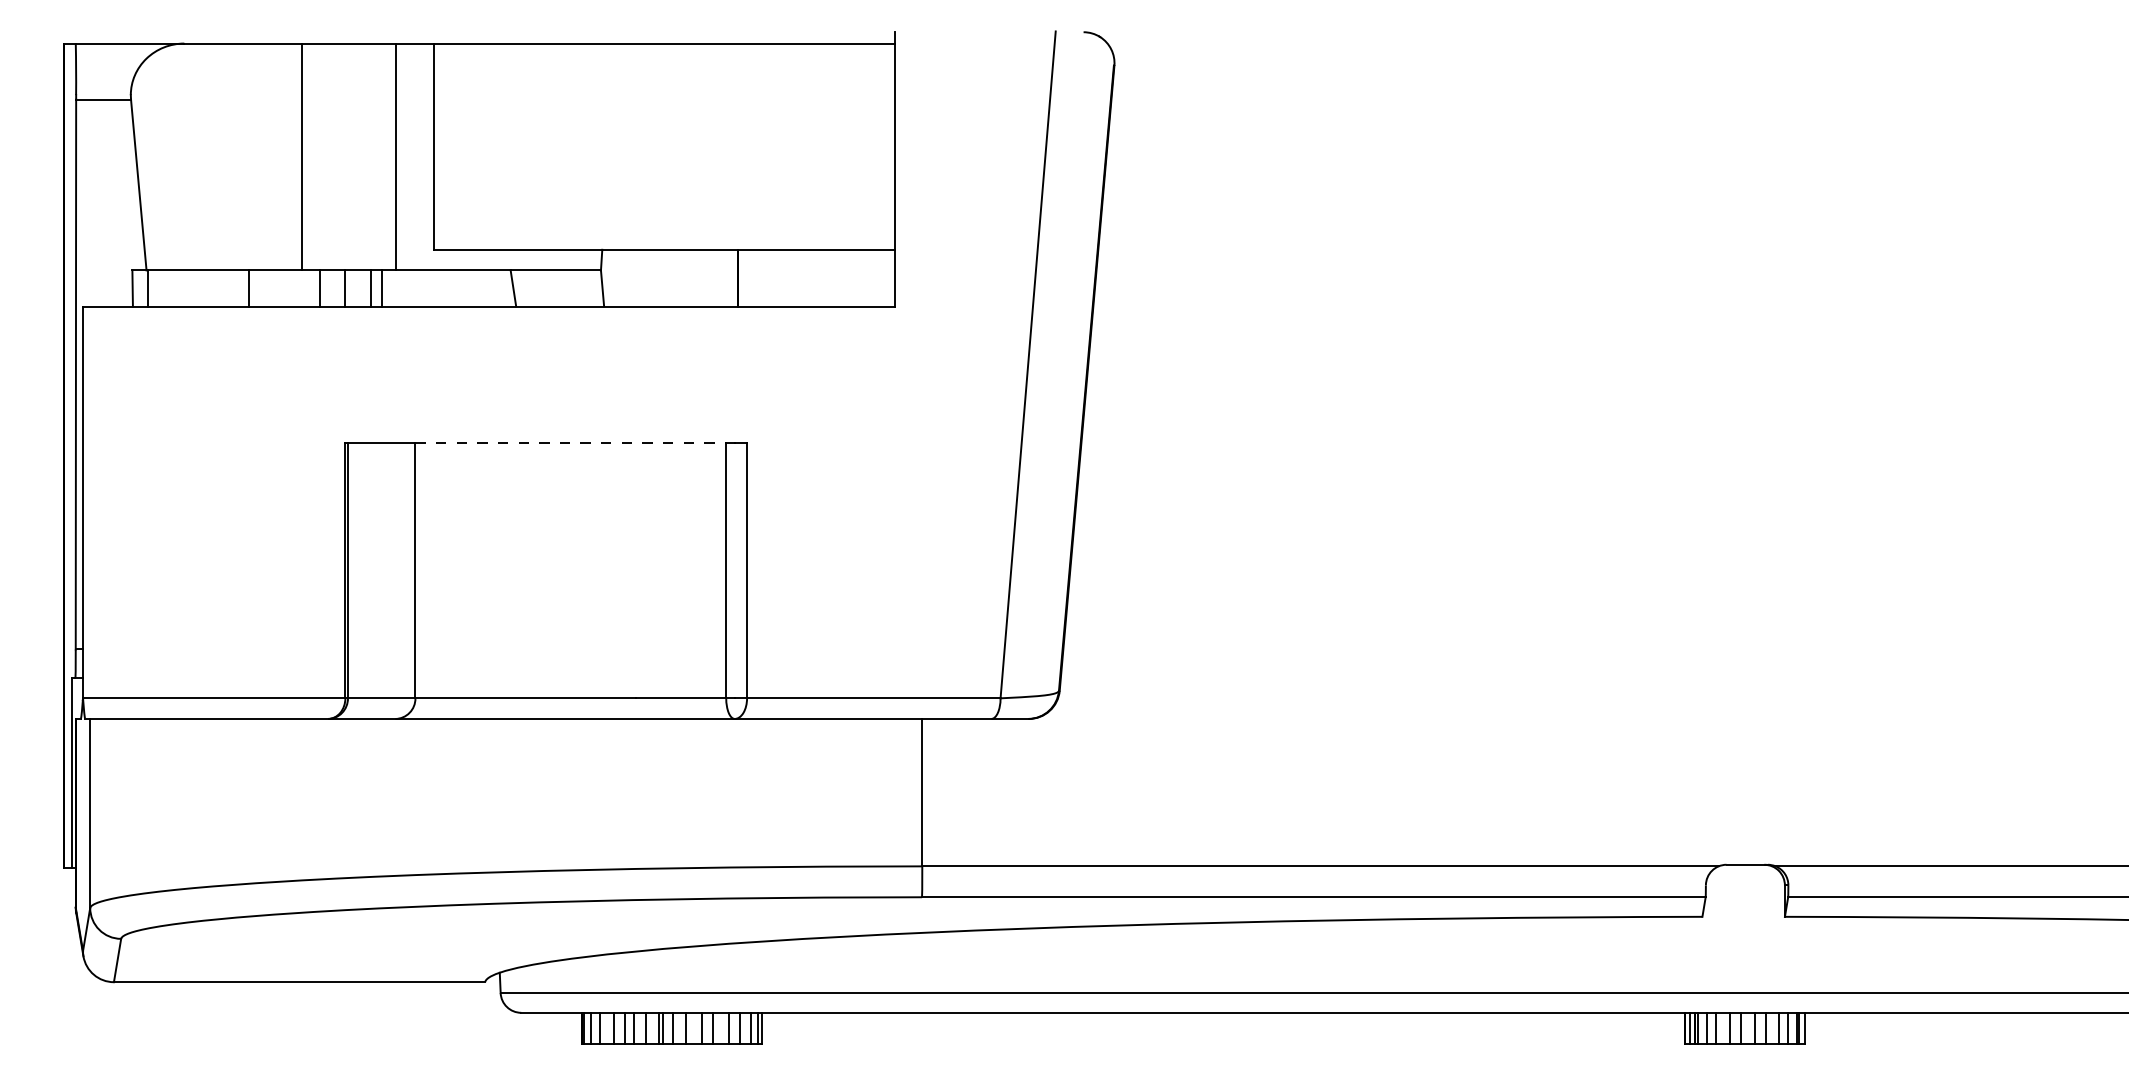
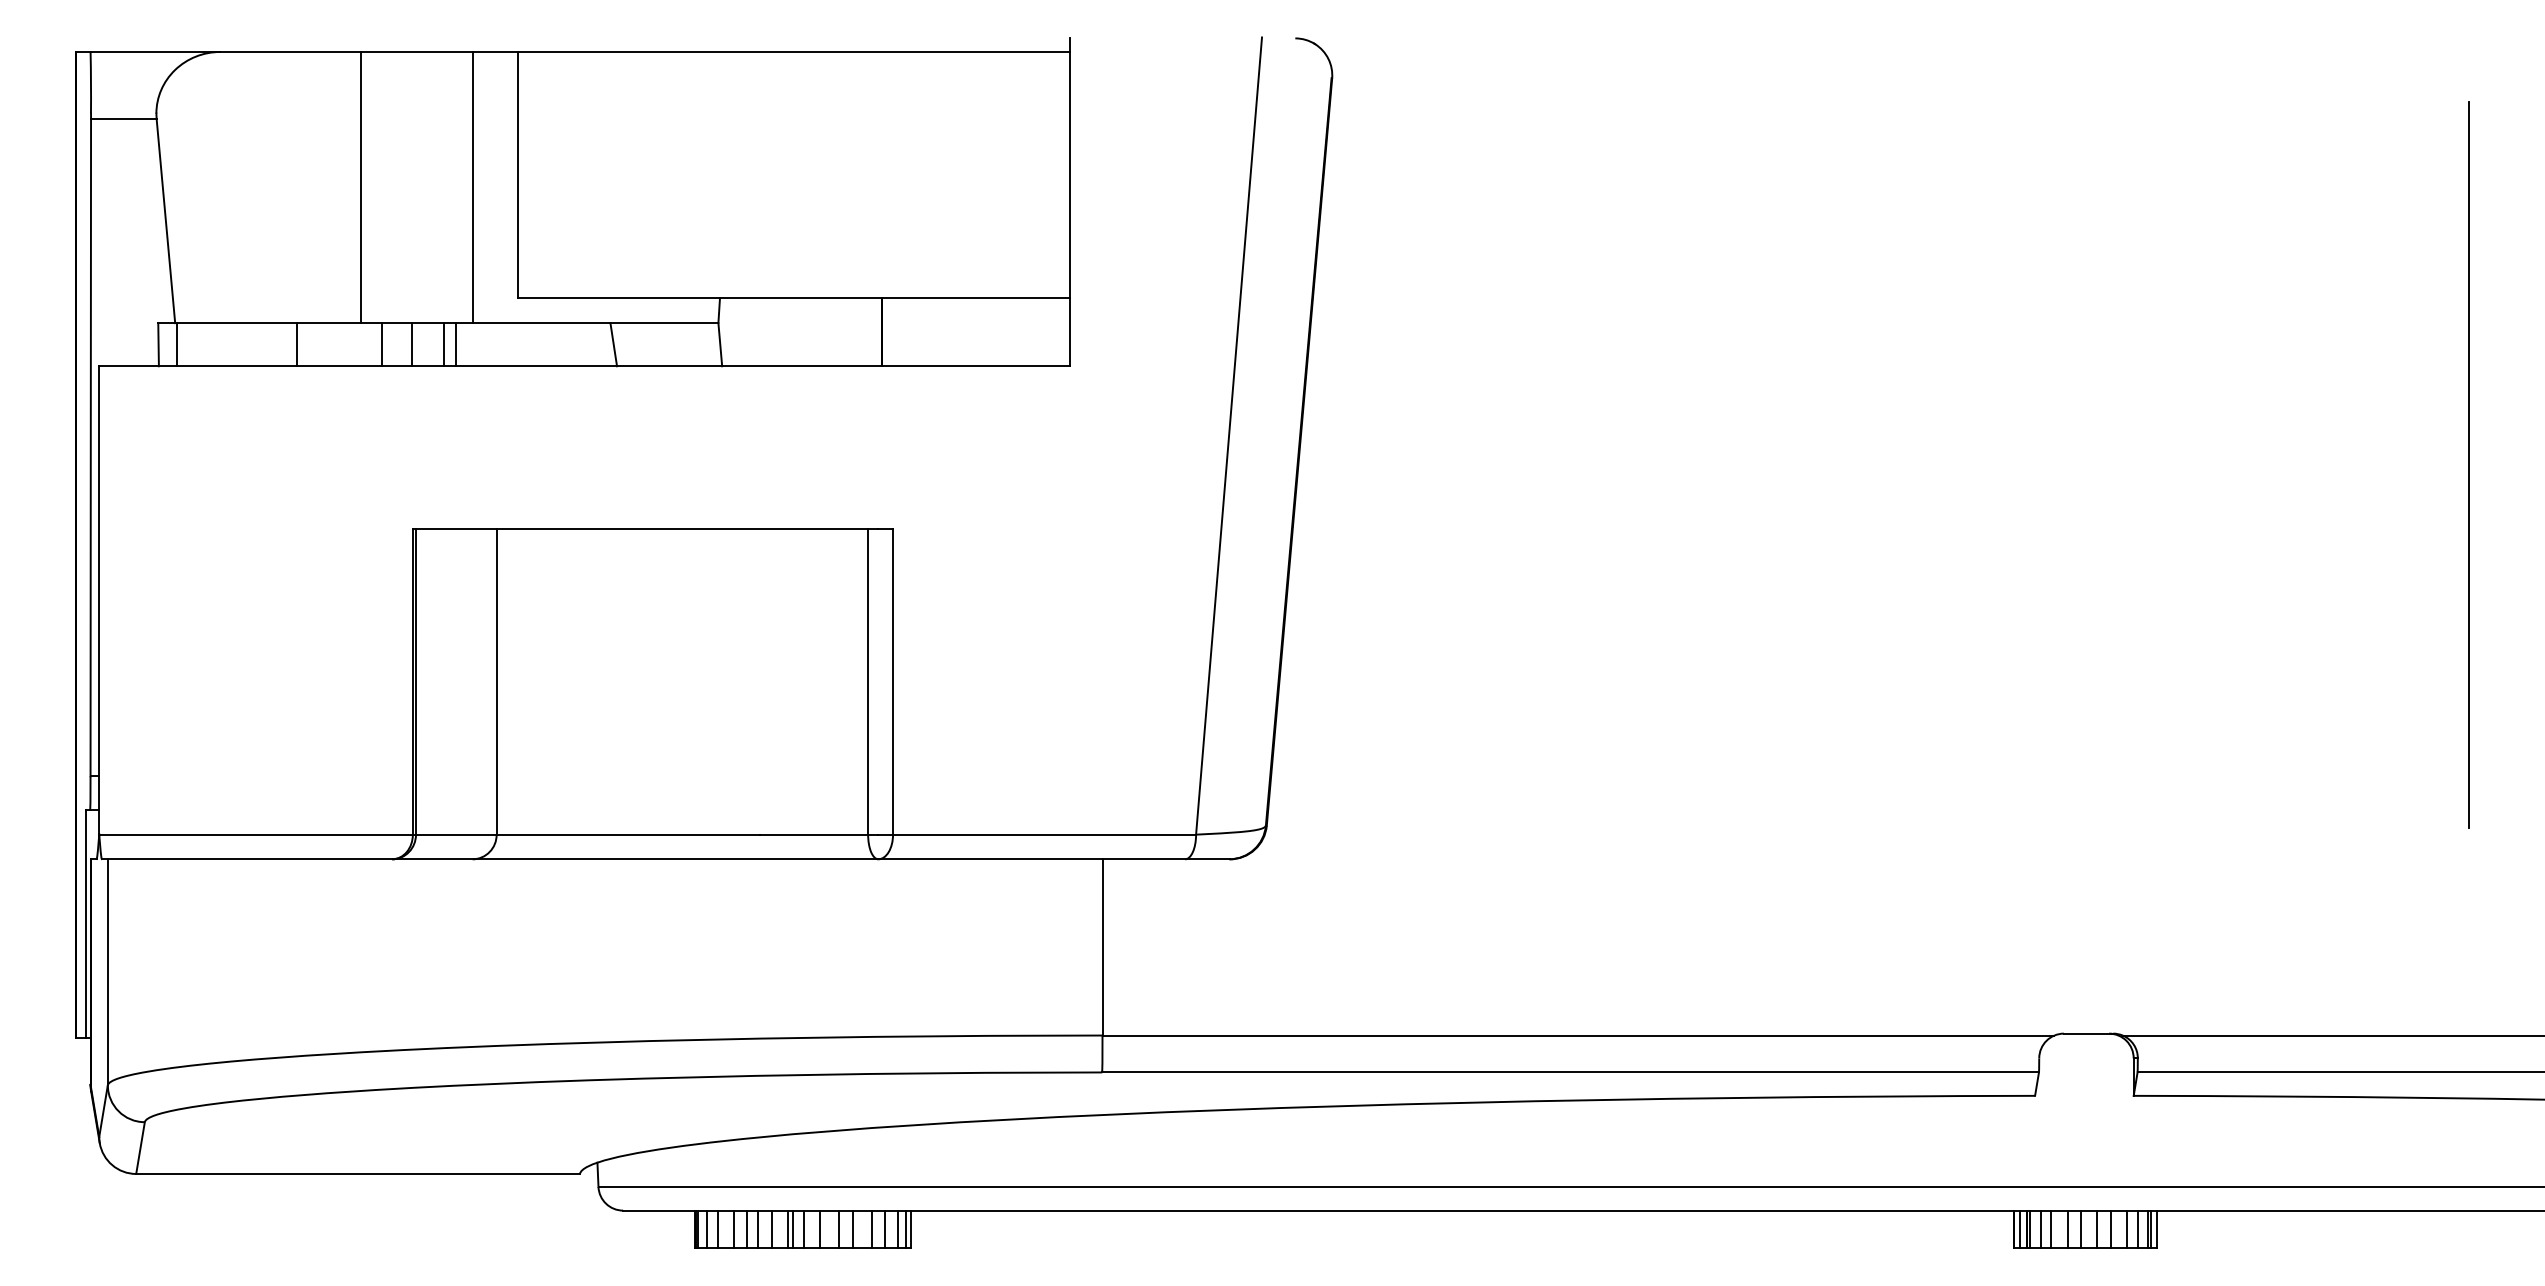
line: (2065, 389) -> (2469, 465), added
line: (571, 442) -> (683, 528), dashed -> solid

